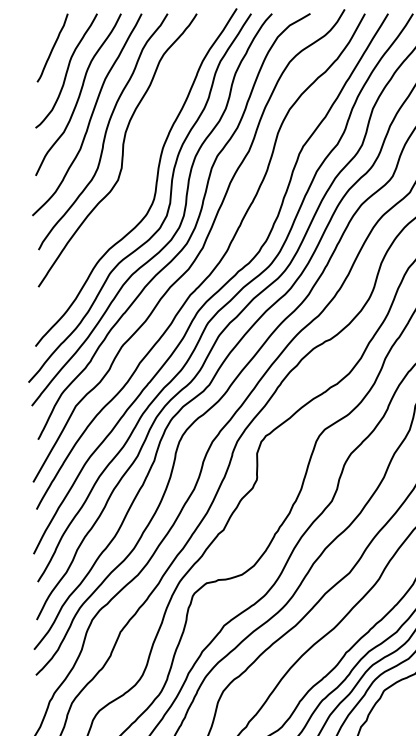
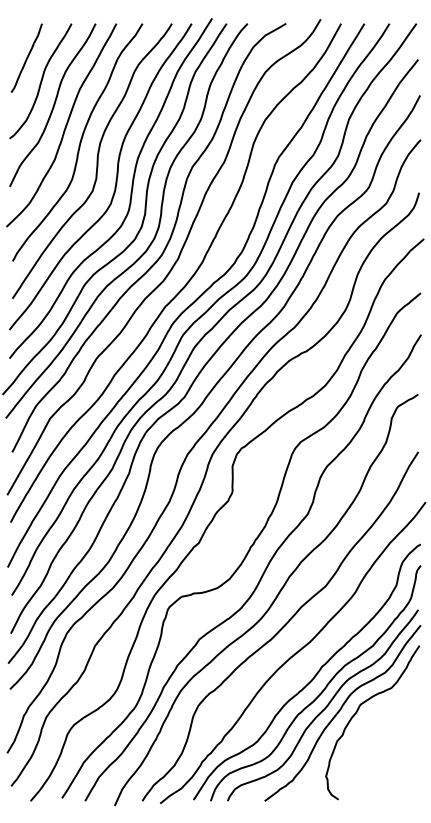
curve: (140, 168) -> (115, 179), added

